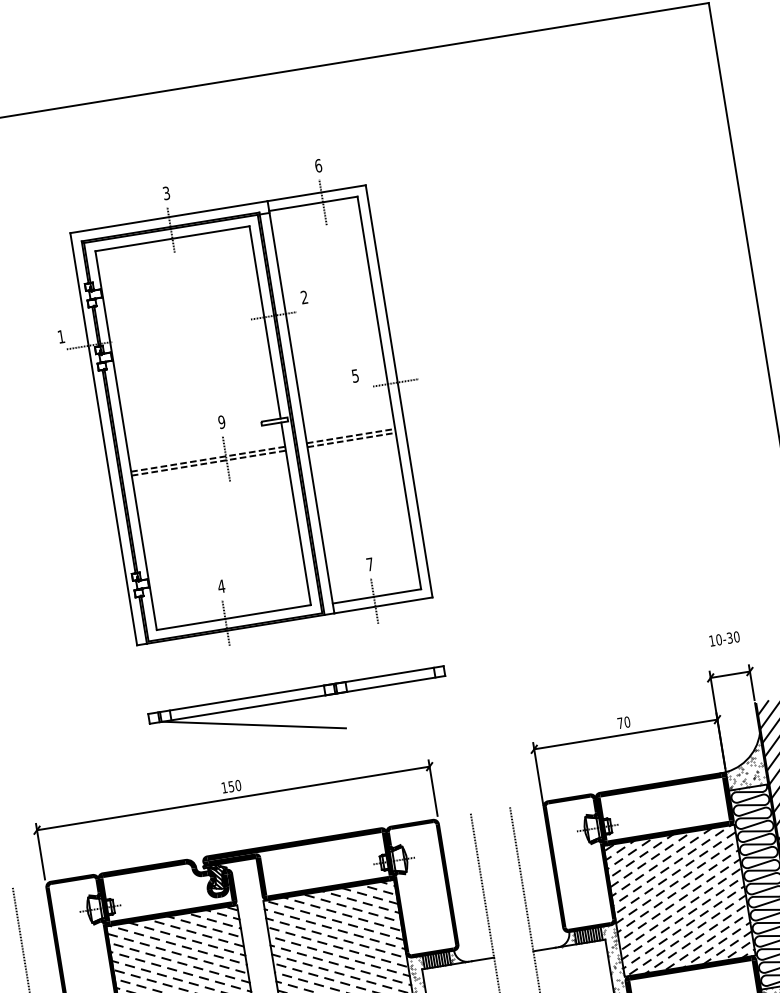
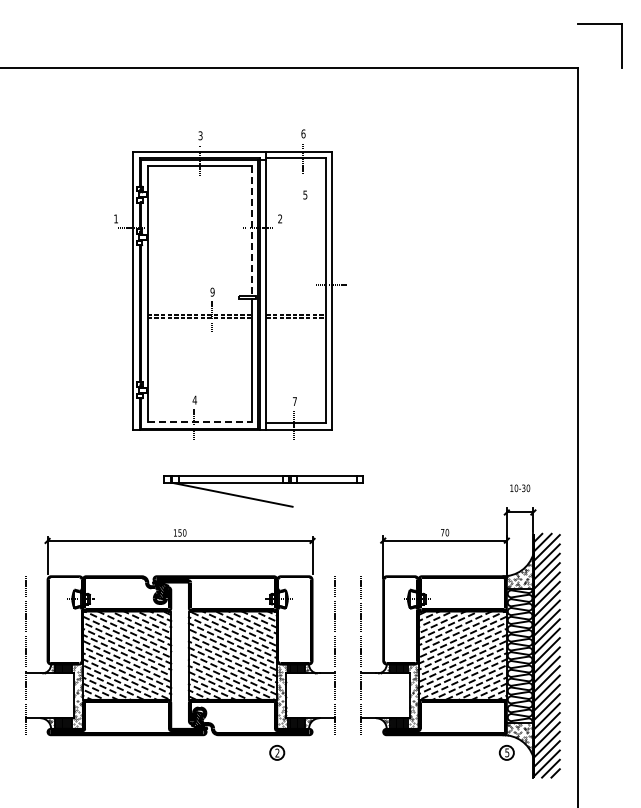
line: (264, 322) -> (251, 231), solid -> dashed
text: (355, 375) -> (305, 194), moved
line: (233, 616) -> (199, 421), solid -> dashed
part: (297, 700) -> (263, 483), moved

